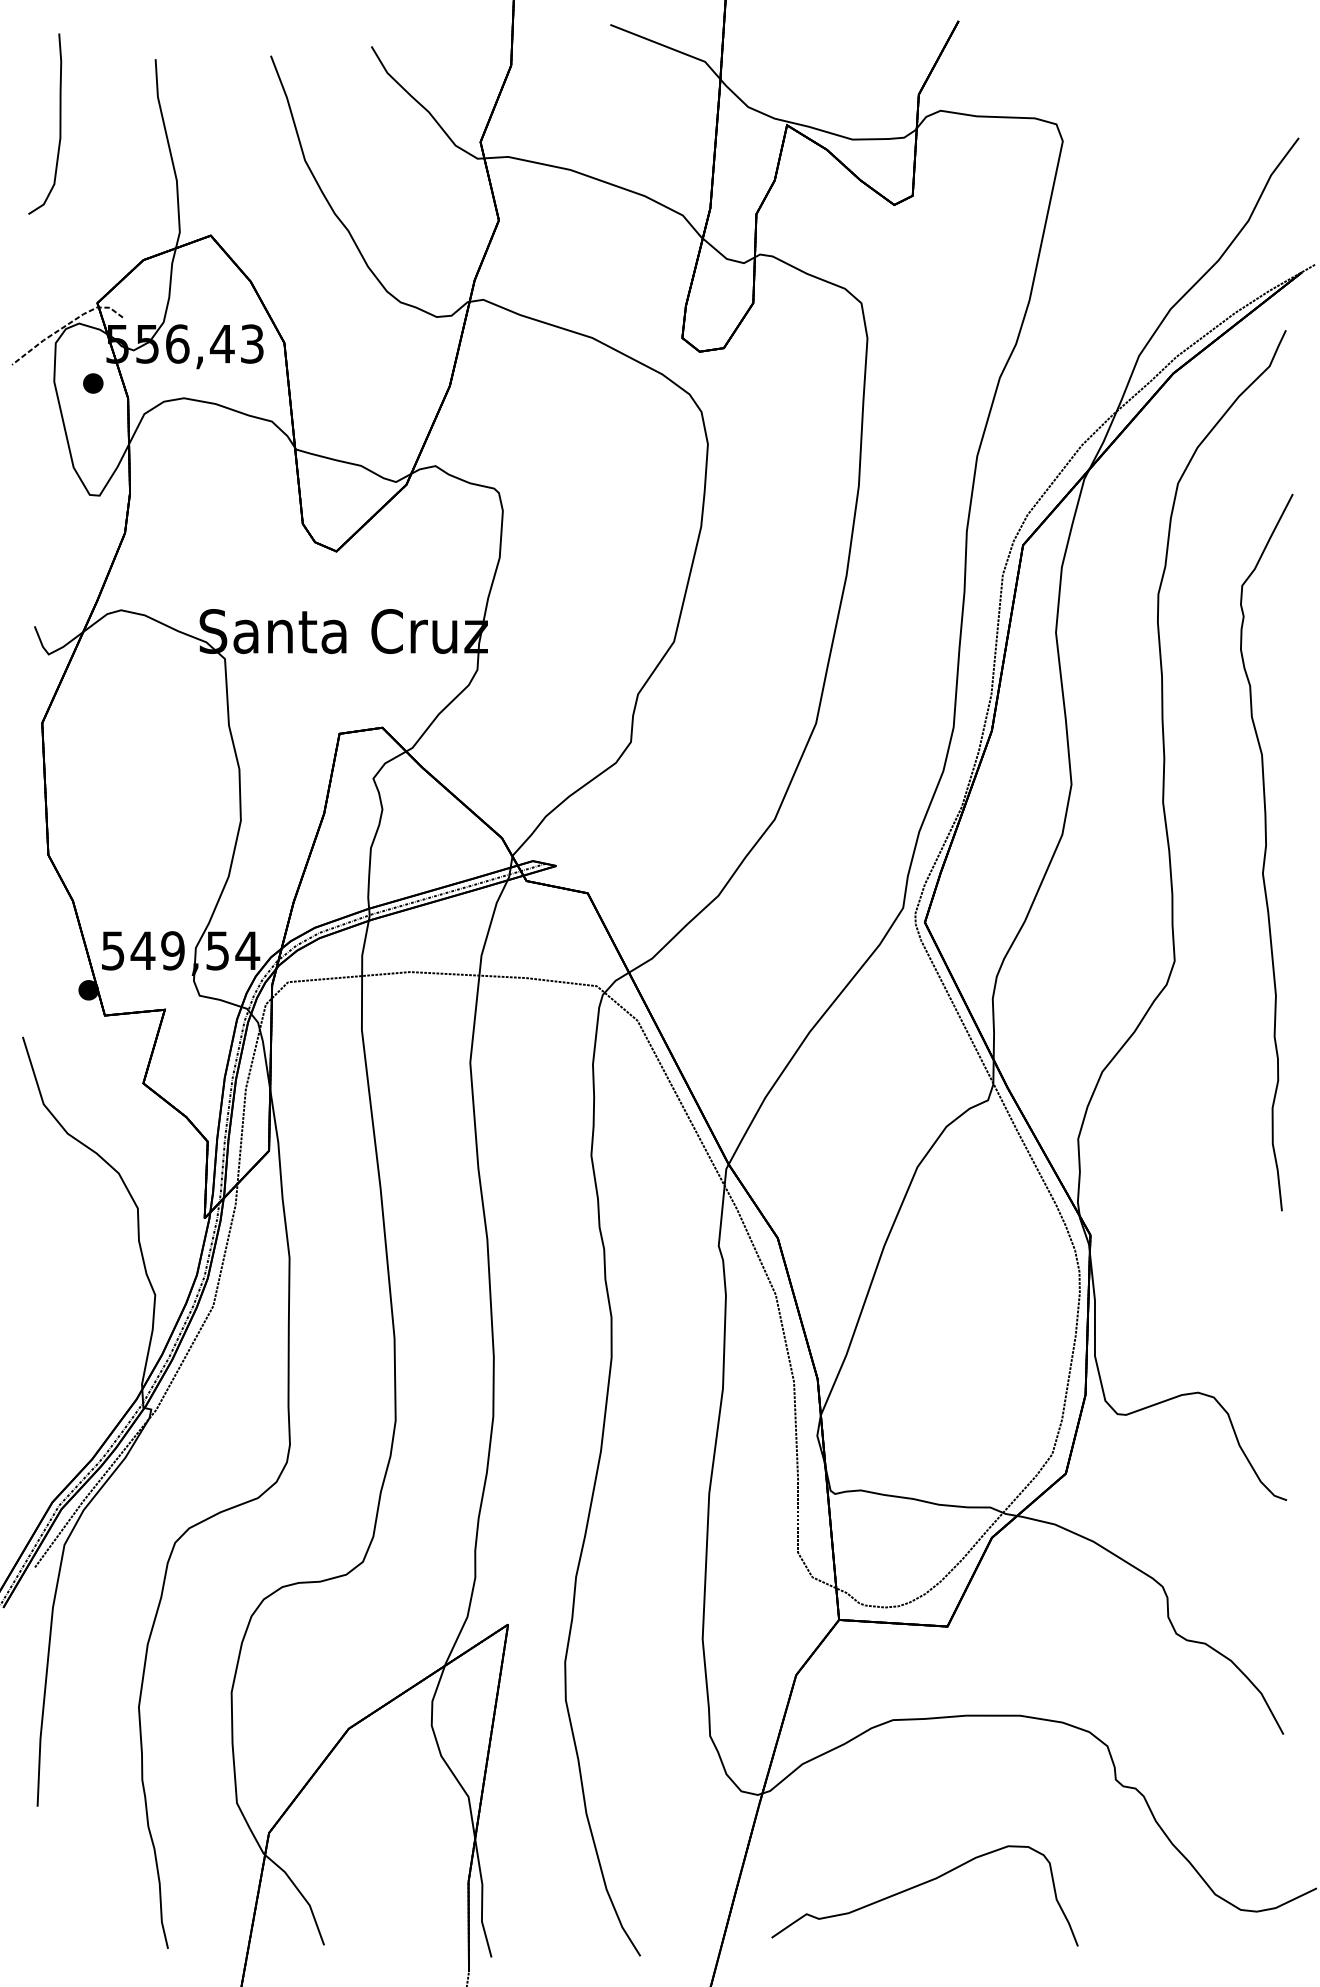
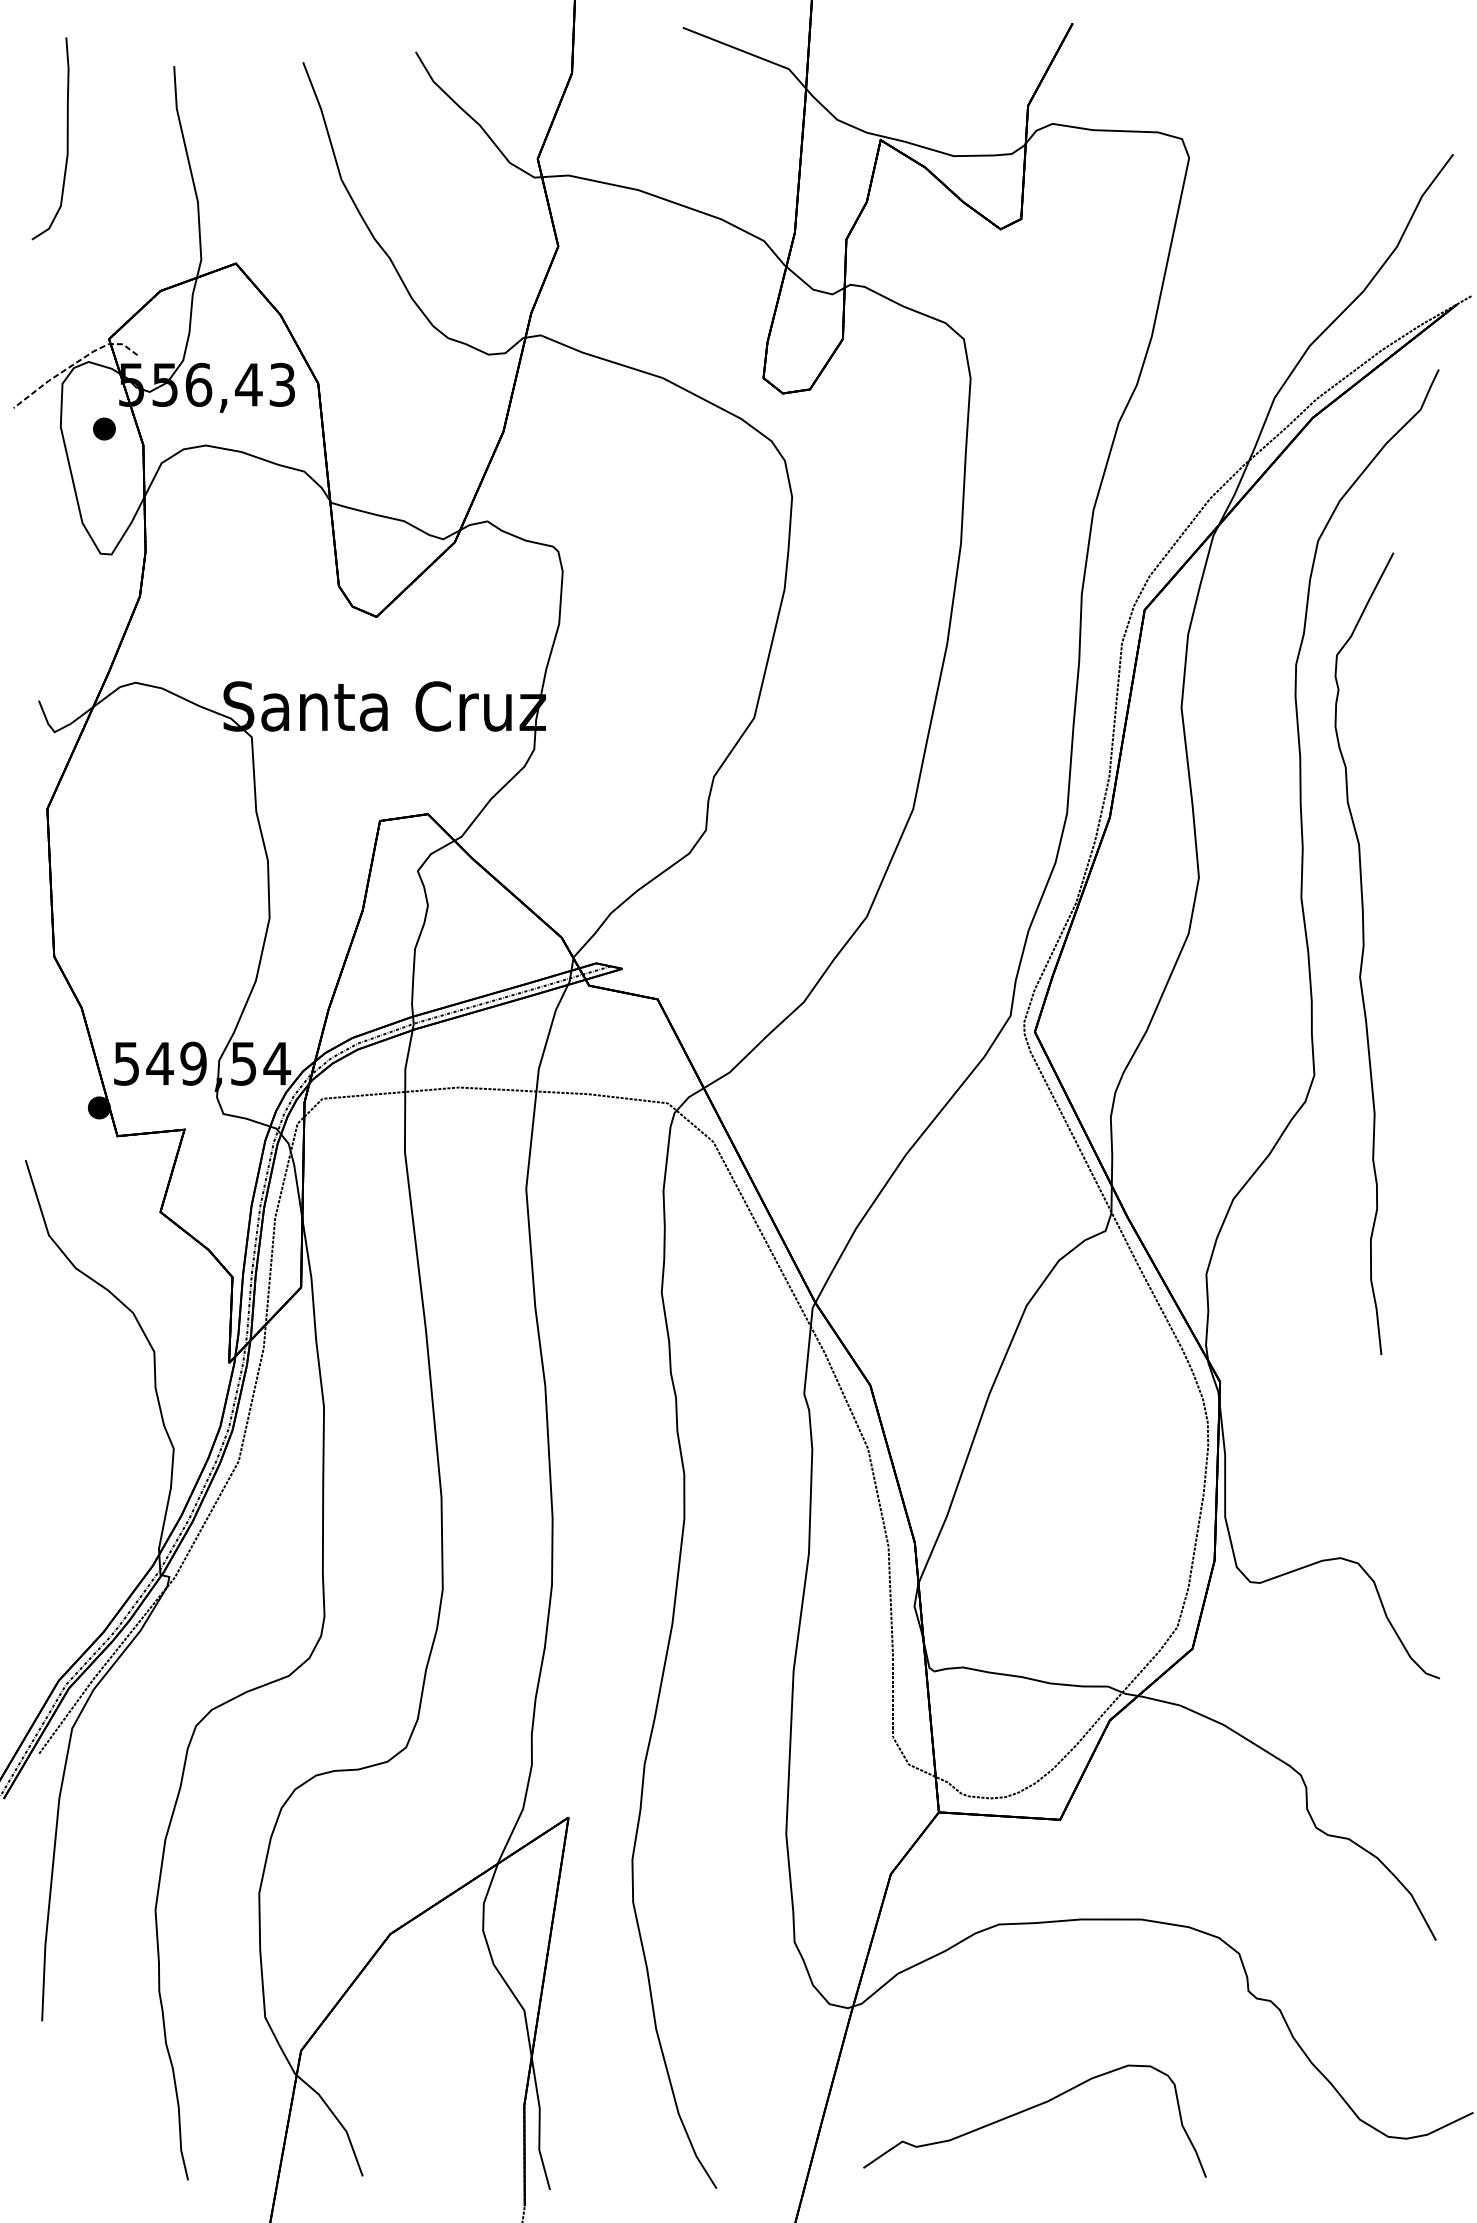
curve: (1265, 852) -> (1363, 953), moved

